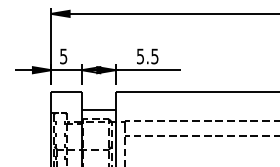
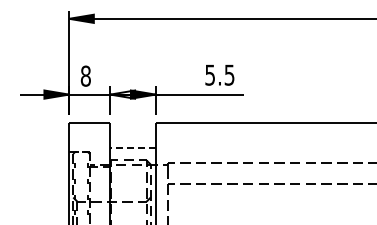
text: (63, 55) -> (85, 75), 5 -> 8
text: (147, 56) -> (219, 75), moved
line: (99, 110) -> (133, 148), solid -> dashed

